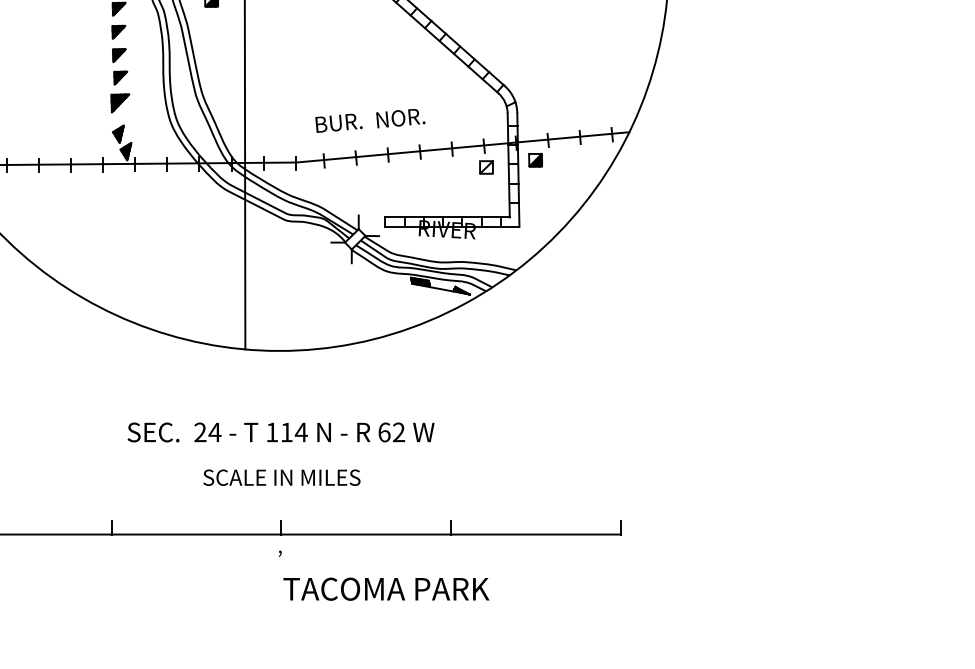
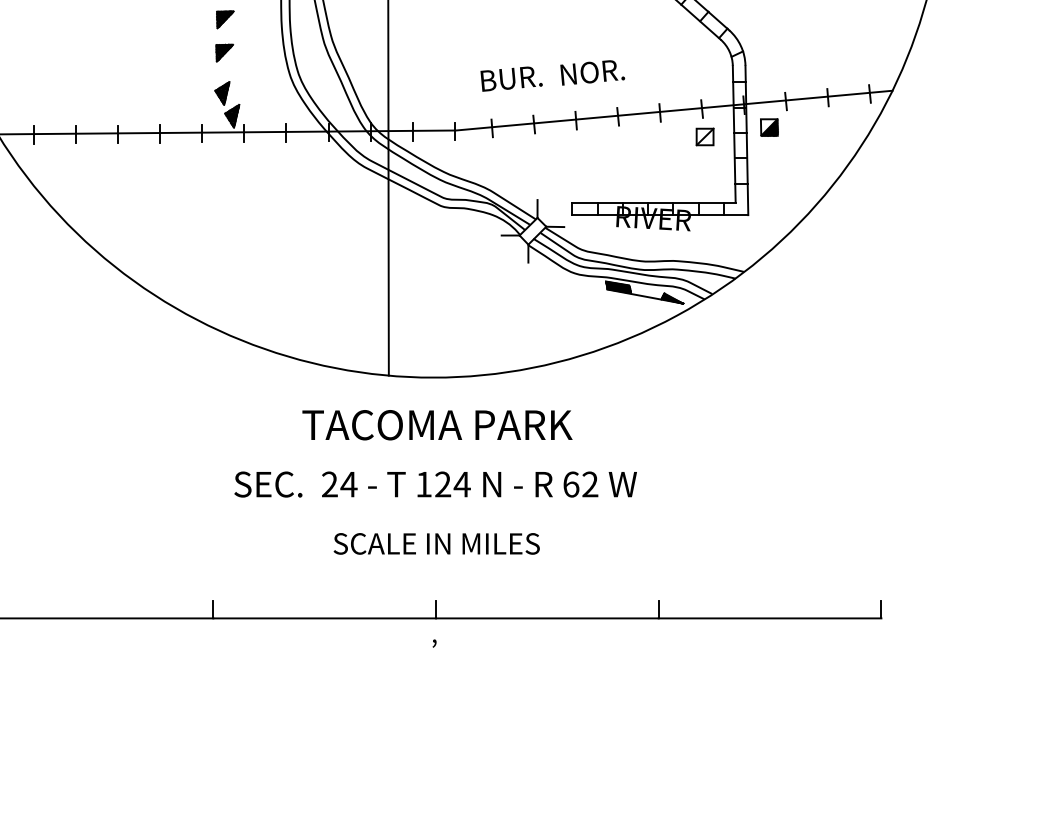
part: (119, 103) -> (223, 53), size x0.71
text: (286, 432) -> (442, 484), 114 -> 124
text: (386, 588) -> (437, 424), moved

